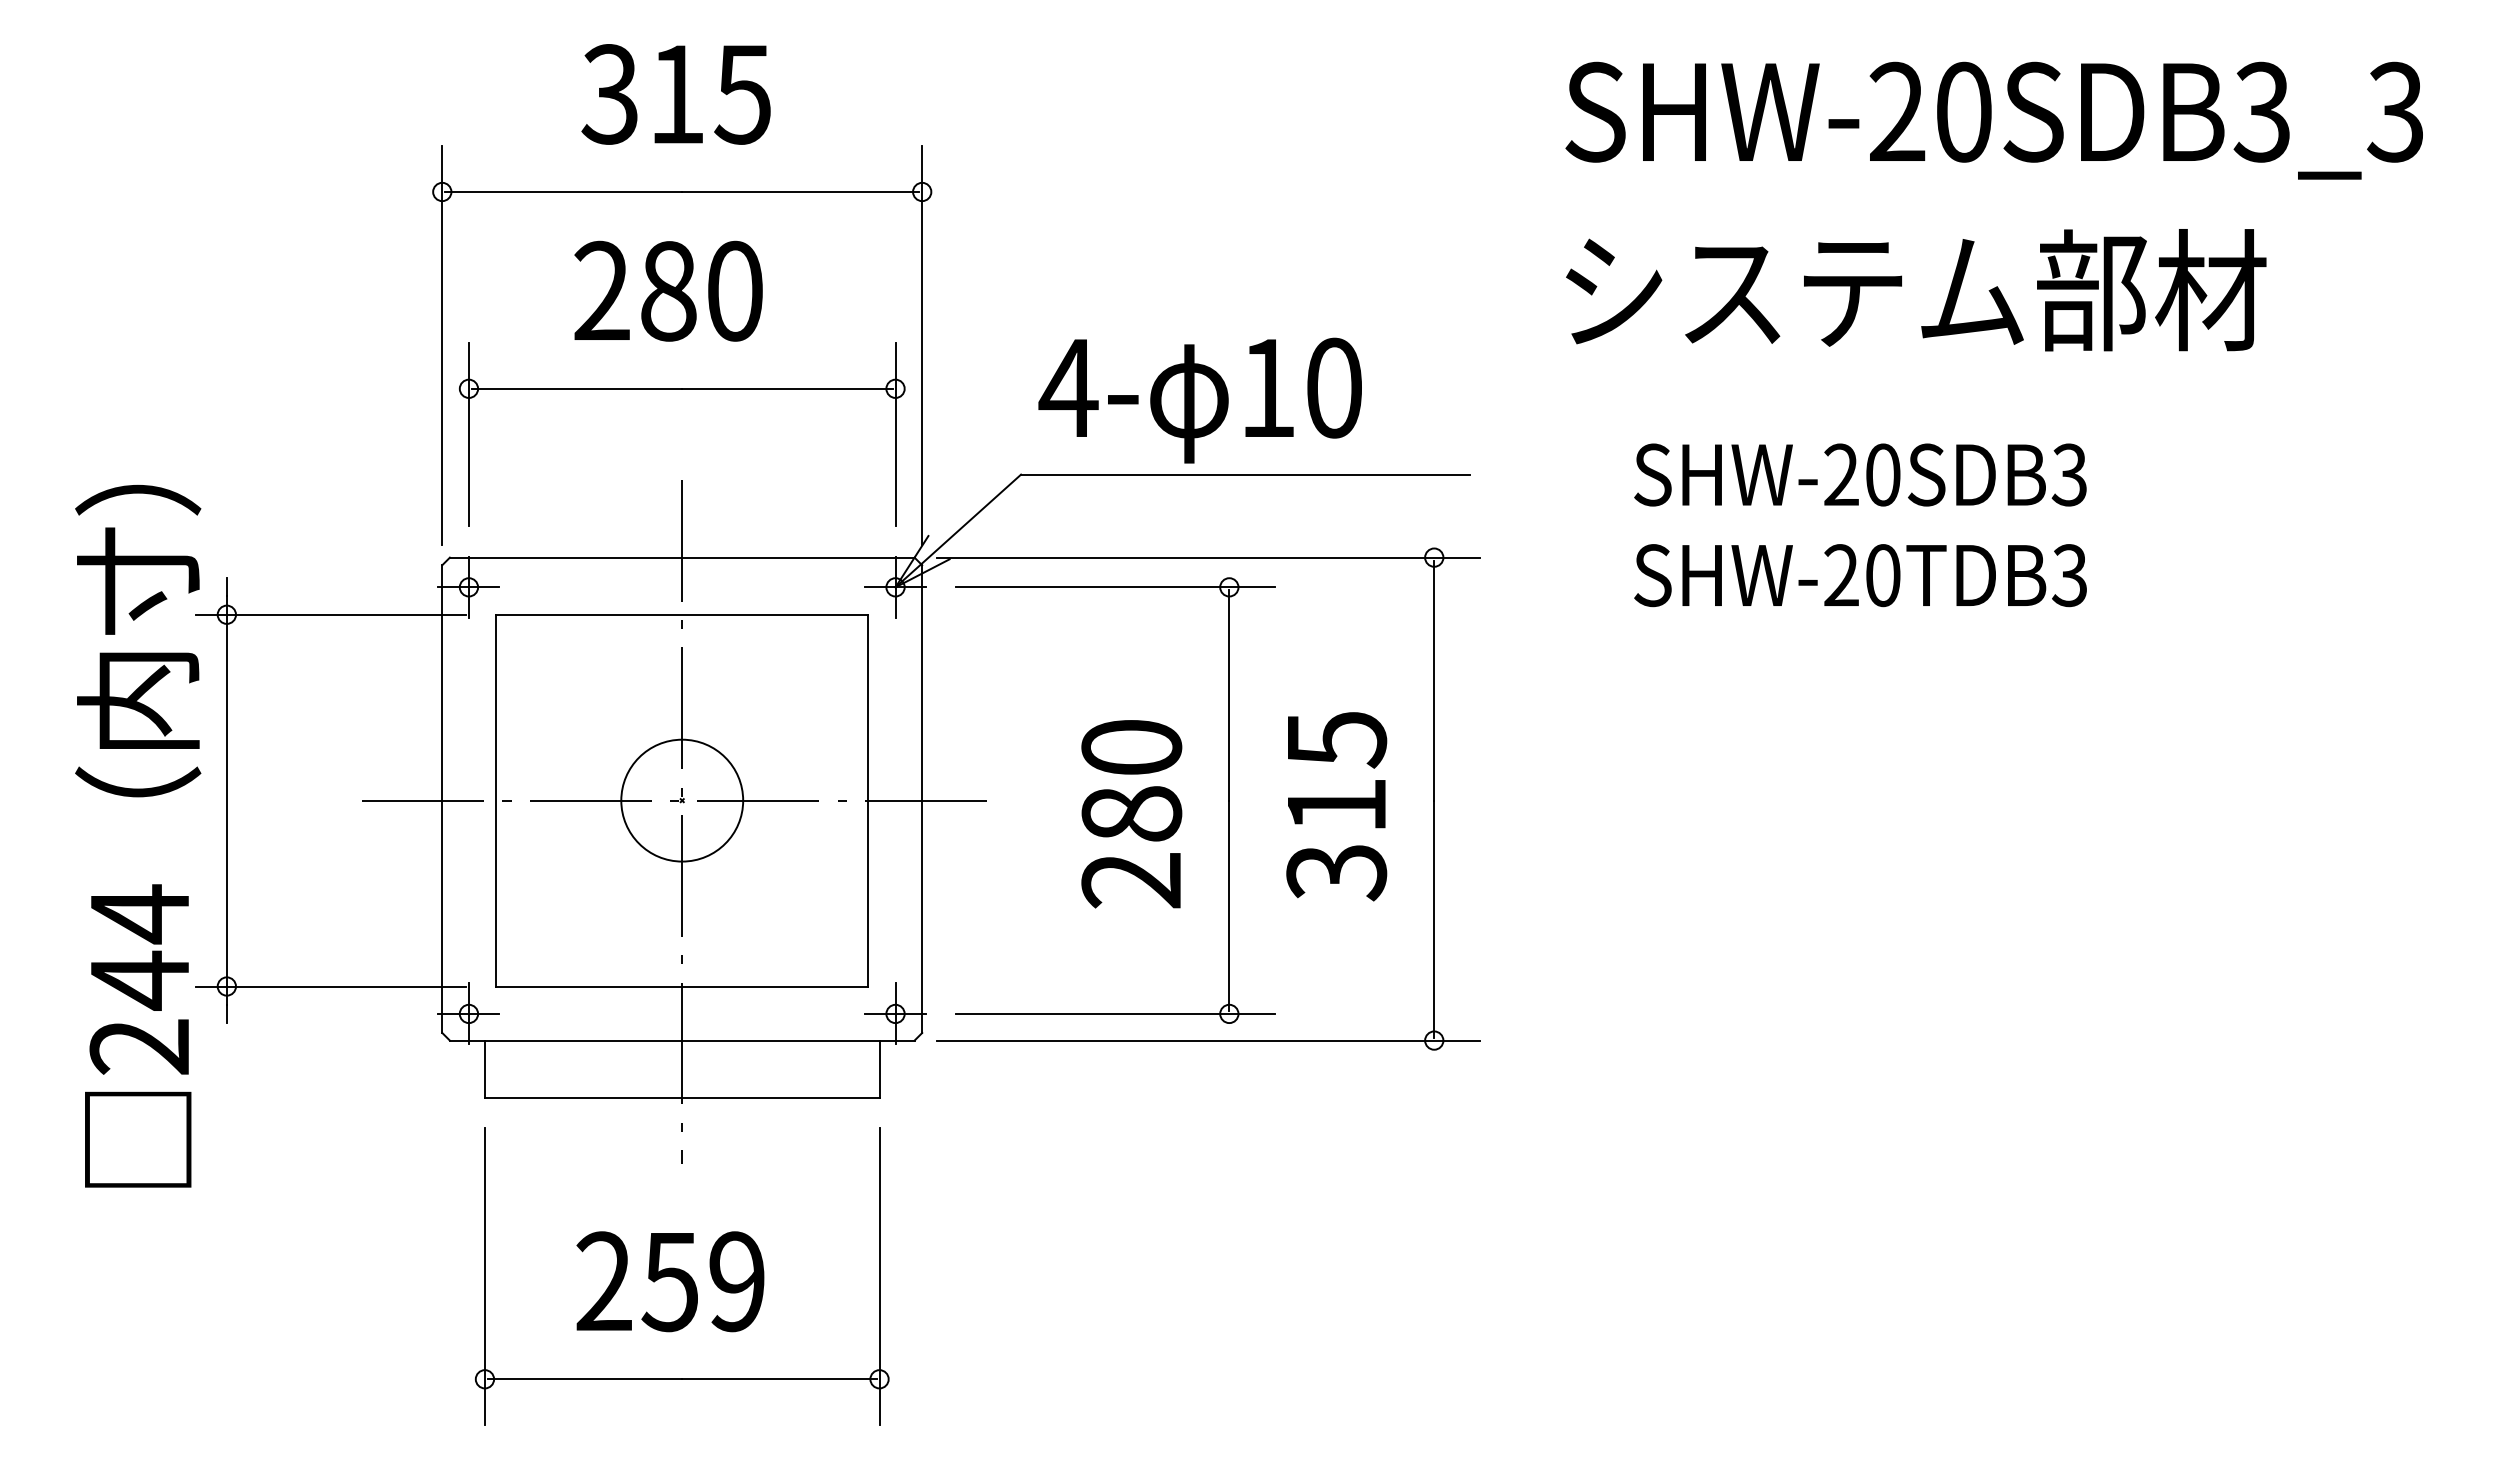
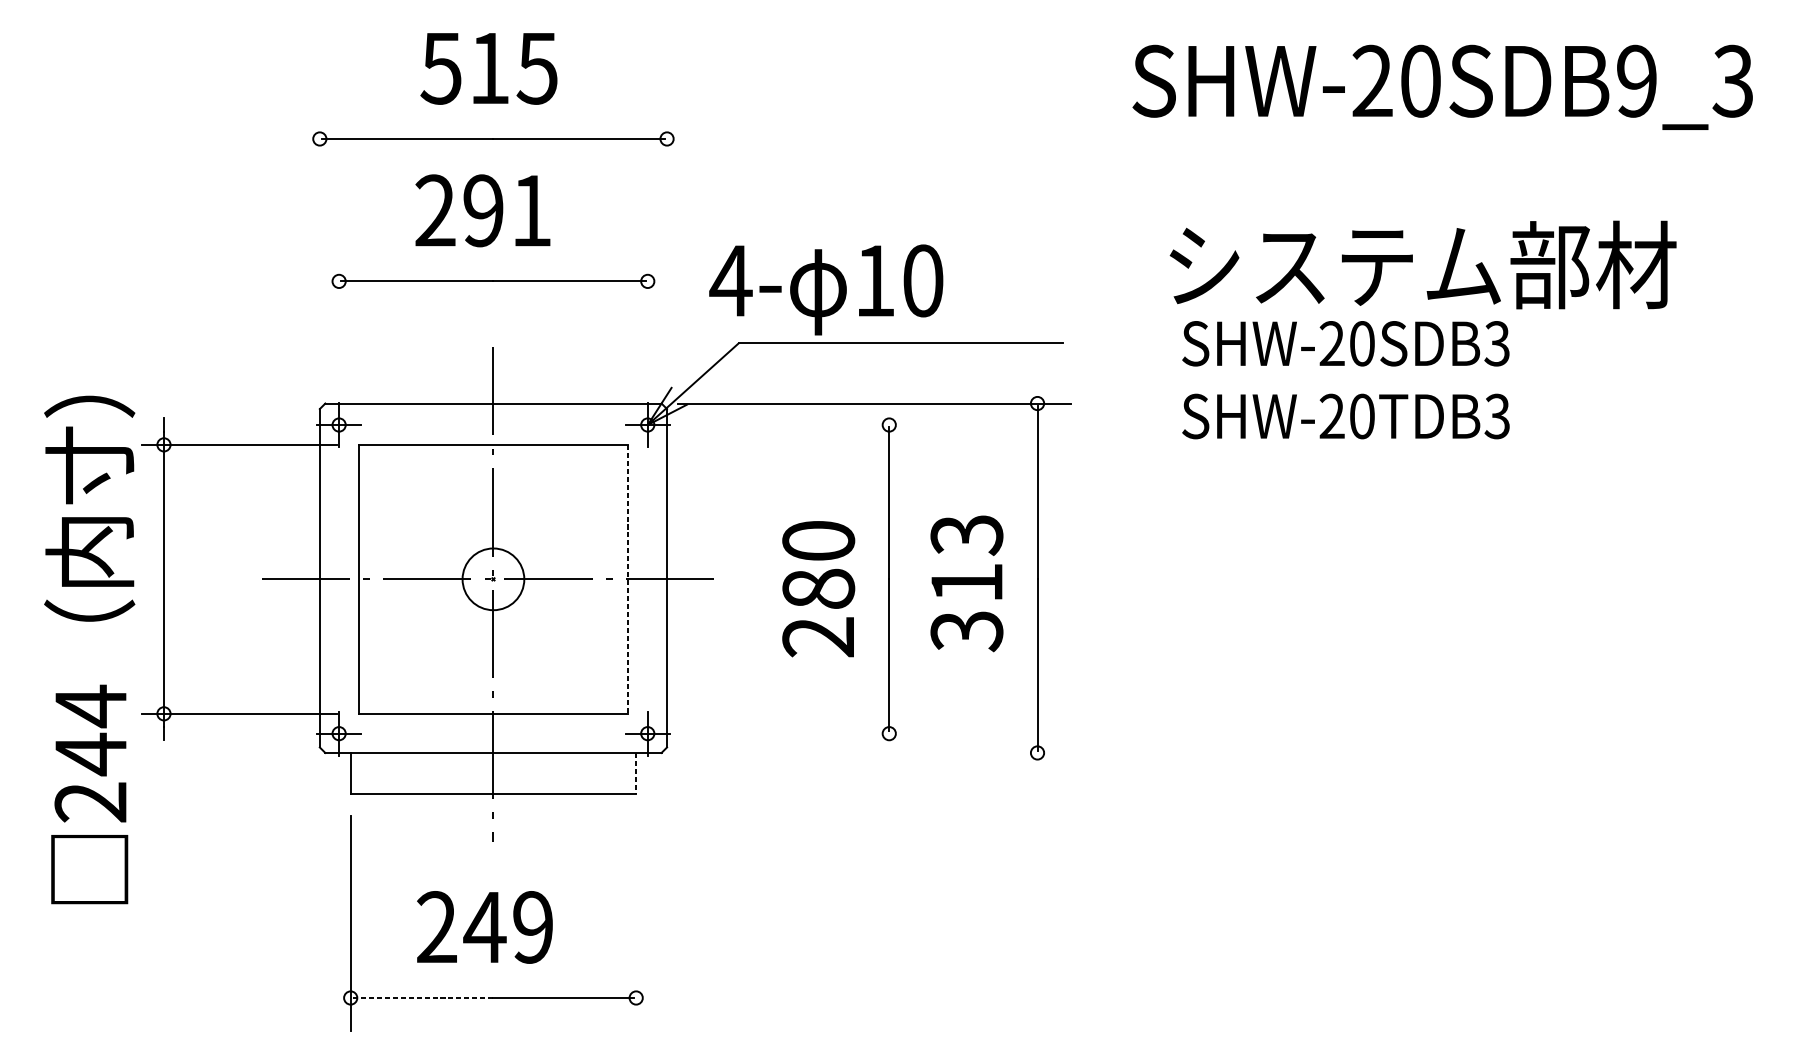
text: (609, 94) -> (440, 68), 315 -> 515
text: (2261, 112) -> (1636, 81), SHW-20SDB3_3 -> SHW-20SDB9_3
text: (701, 290) -> (507, 210), 280 -> 291
text: (1916, 290) -> (1423, 265), moved
line: (442, 345) -> (319, 250), removed
line: (922, 345) -> (667, 250), removed
text: (1199, 400) -> (825, 289), moved
line: (468, 434) -> (338, 314), removed
line: (895, 434) -> (647, 314), removed
line: (1115, 587) -> (806, 425), removed
text: (1336, 740) -> (966, 535), 315 -> 313
circle: (682, 800) -> (493, 579), size x0.7
line: (868, 800) -> (628, 579), solid -> dashed
text: (138, 836) -> (89, 650), moved
line: (1115, 1013) -> (806, 733), removed
line: (1208, 1040) -> (874, 752), removed
line: (879, 1069) -> (636, 773), solid -> dashed
line: (879, 1276) -> (636, 923), removed
text: (670, 1282) -> (484, 927), 259 -> 249
line: (585, 1379) -> (423, 998), solid -> dashed

